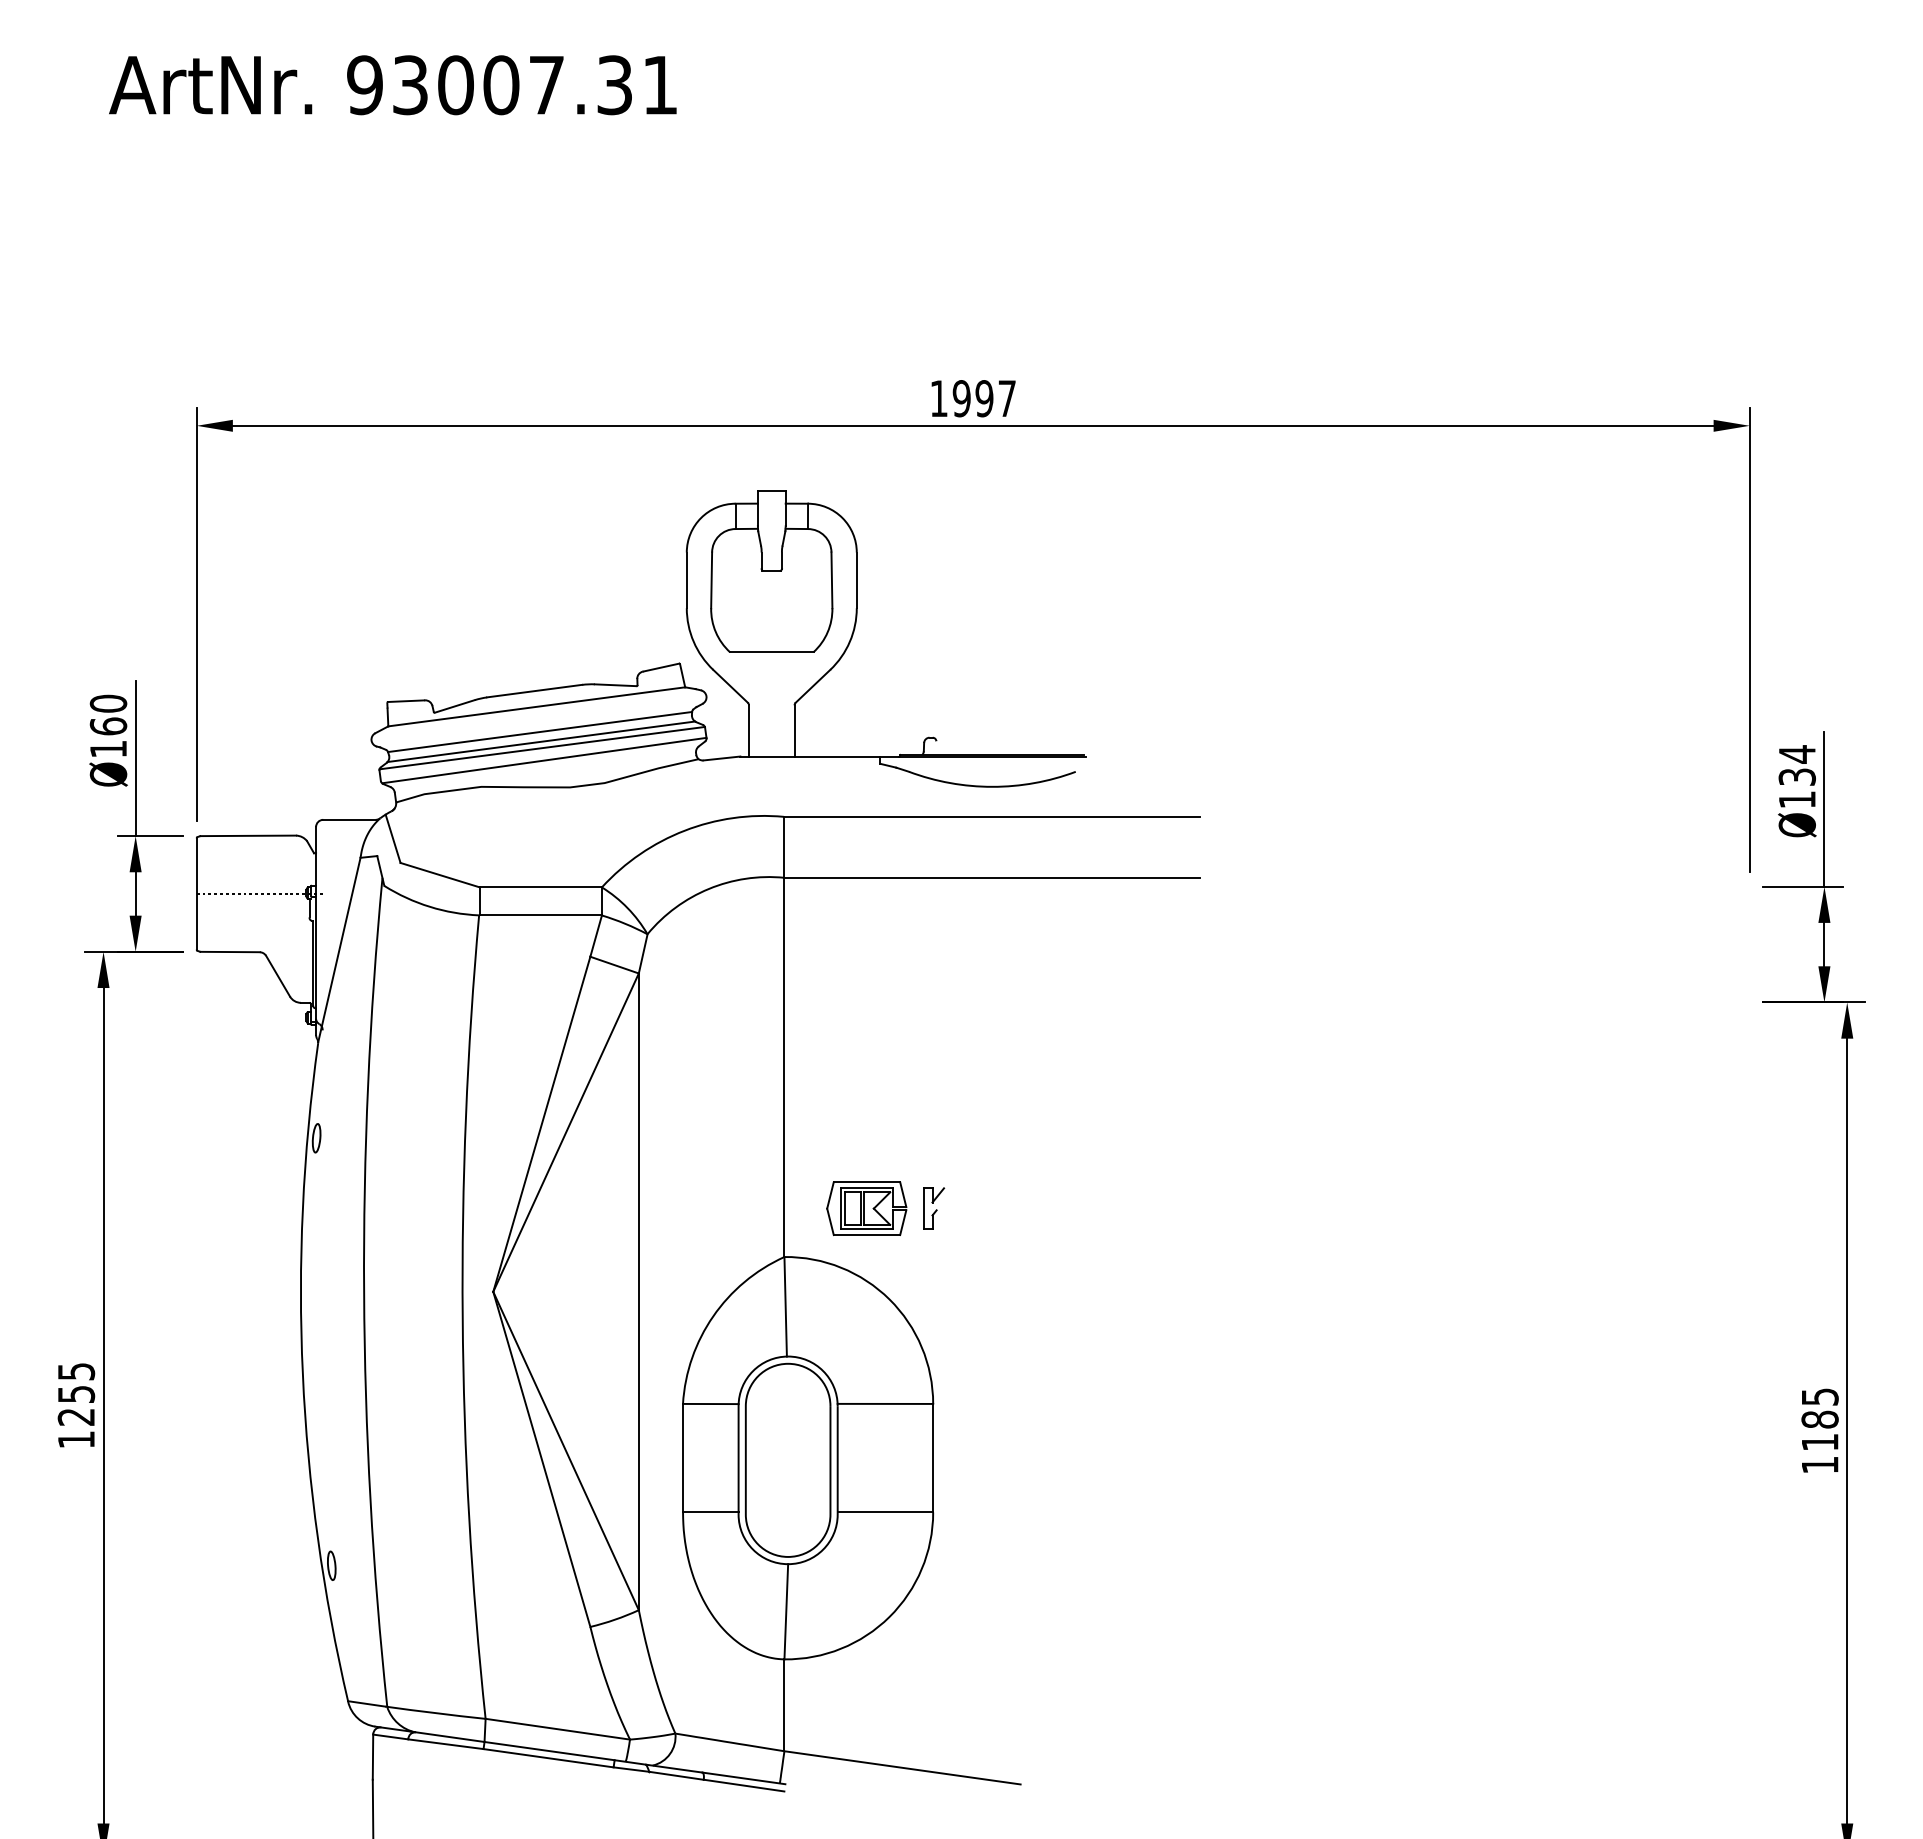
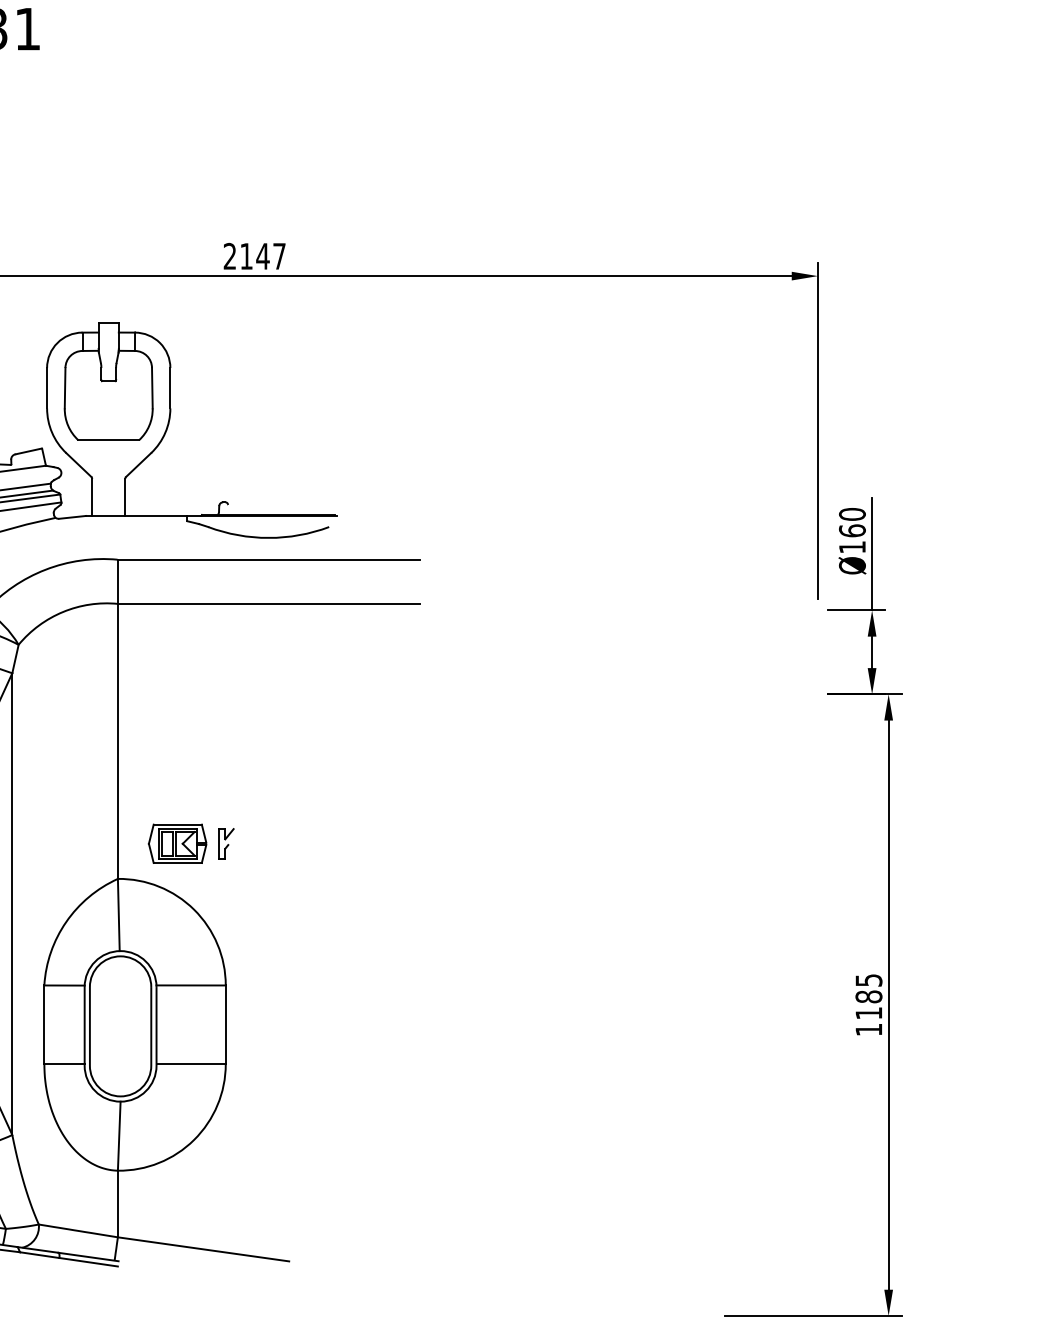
text: (961, 398) -> (246, 256), 1997 -> 2147
text: (1796, 765) -> (851, 522), Ø134 -> Ø160

